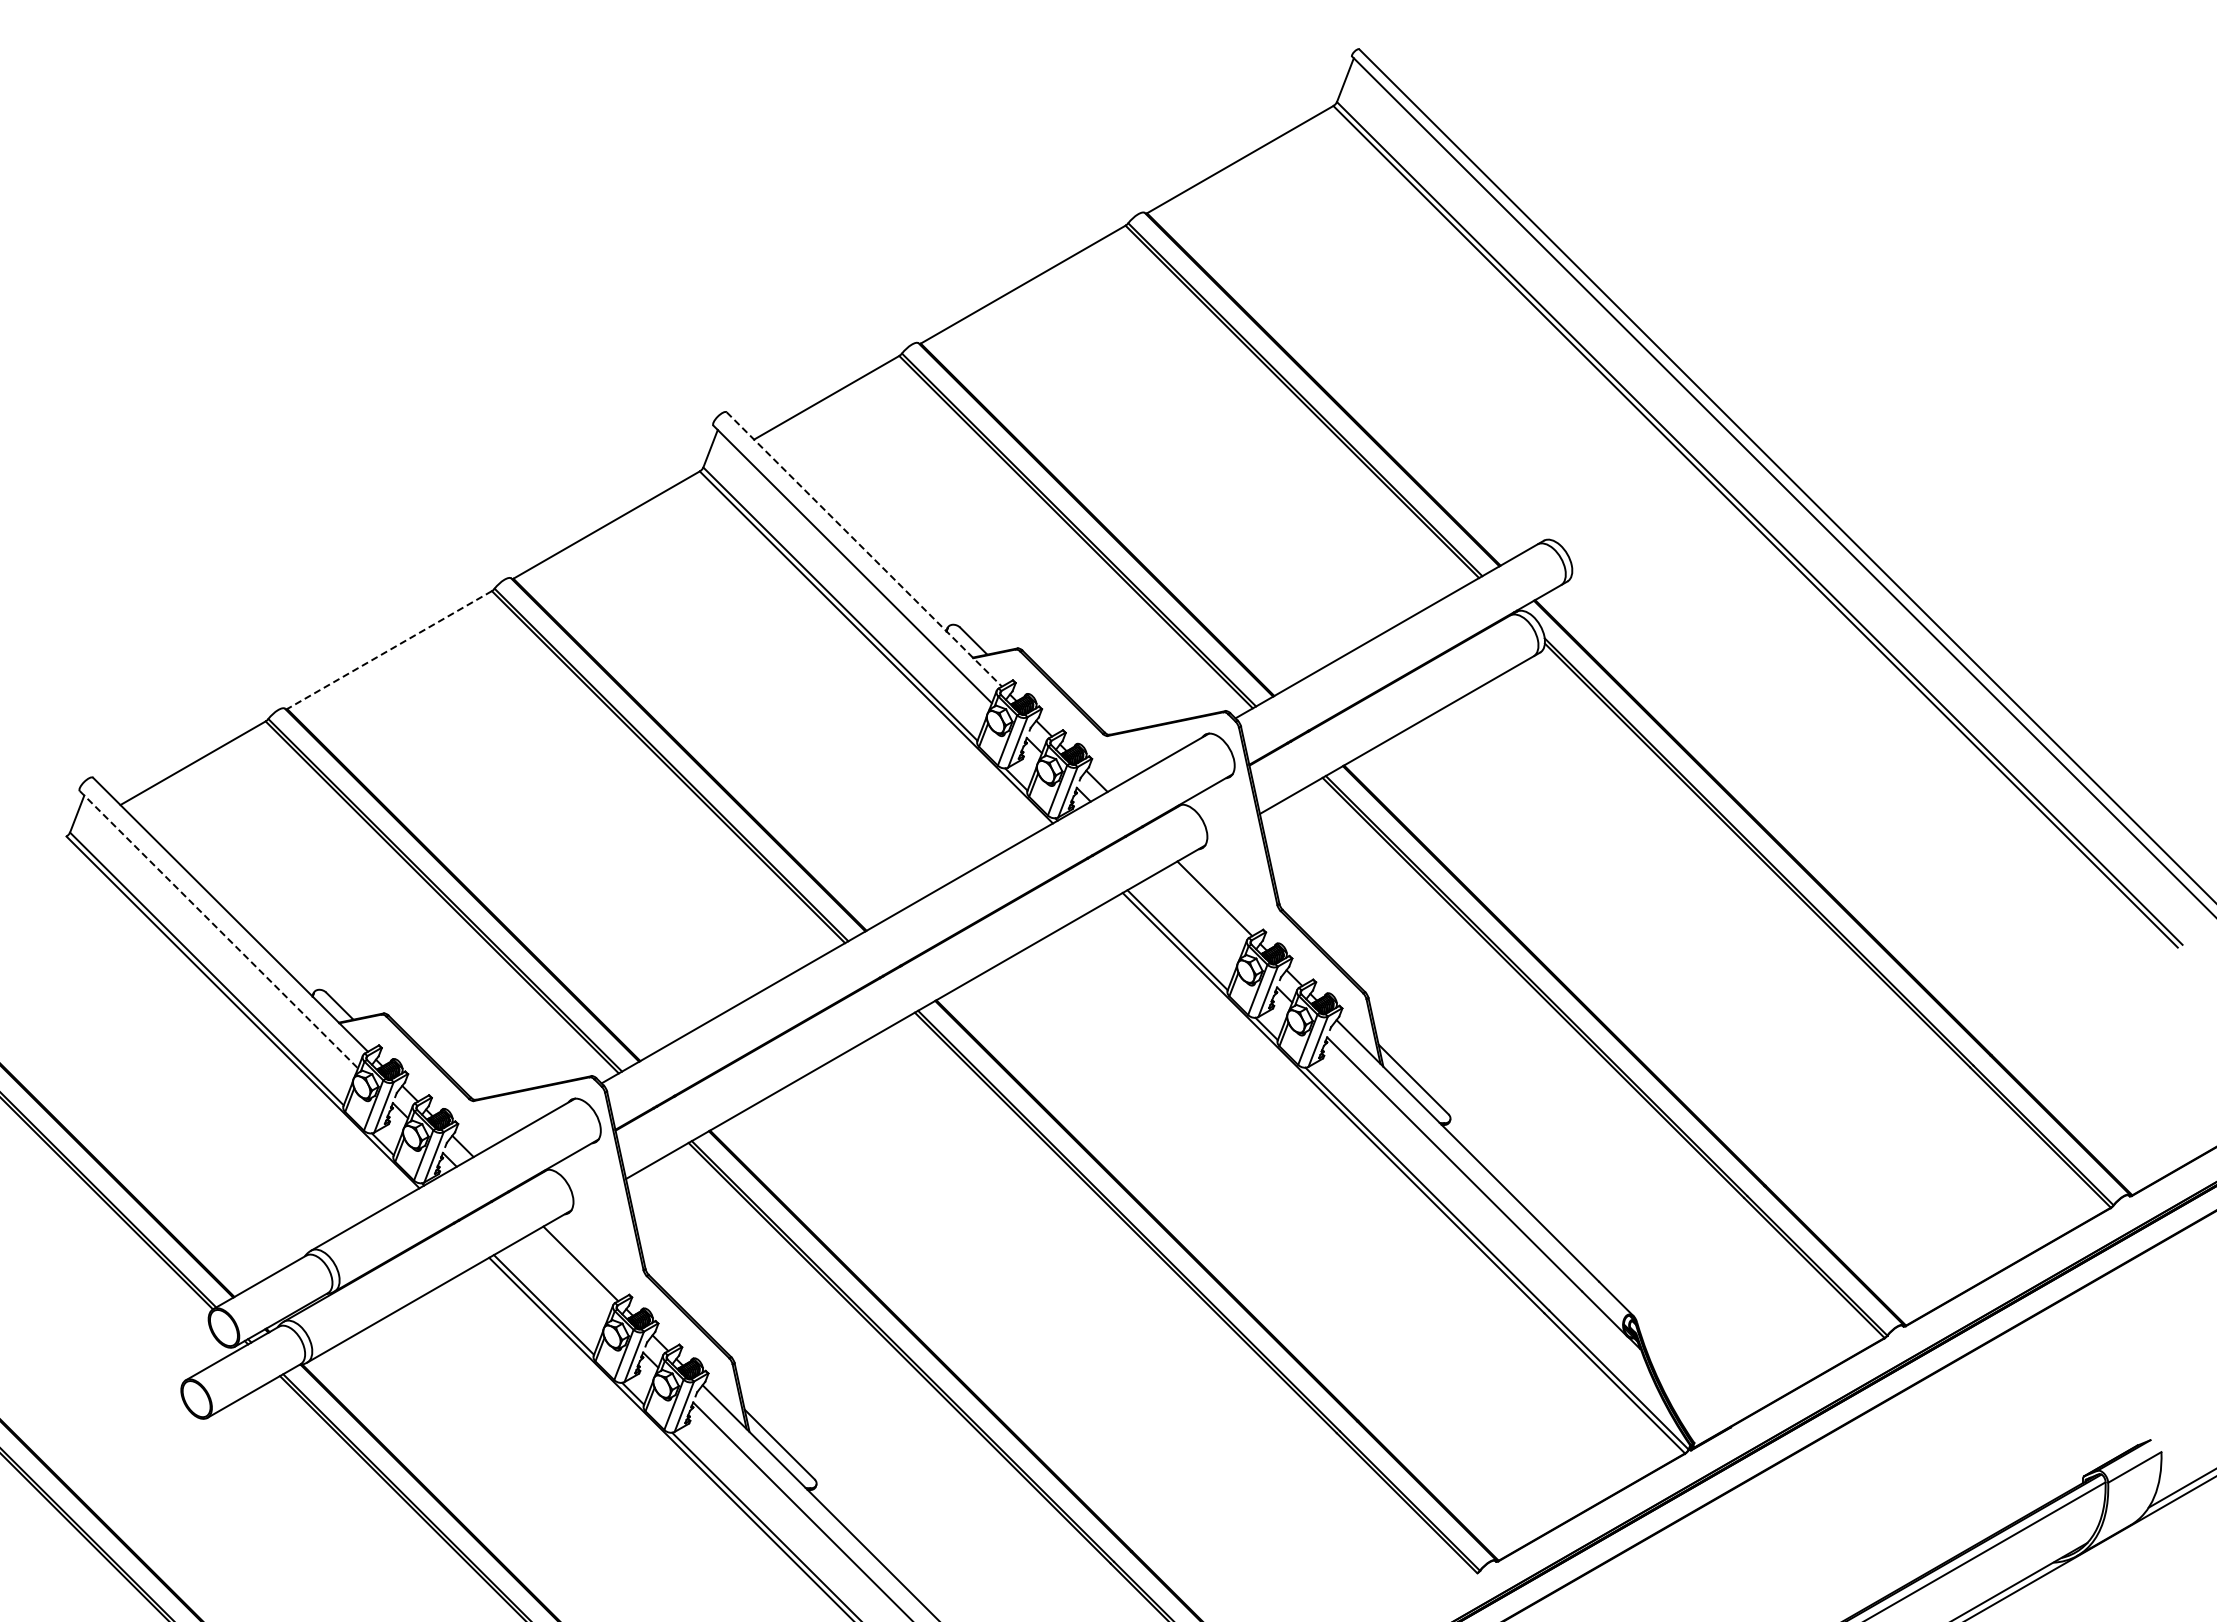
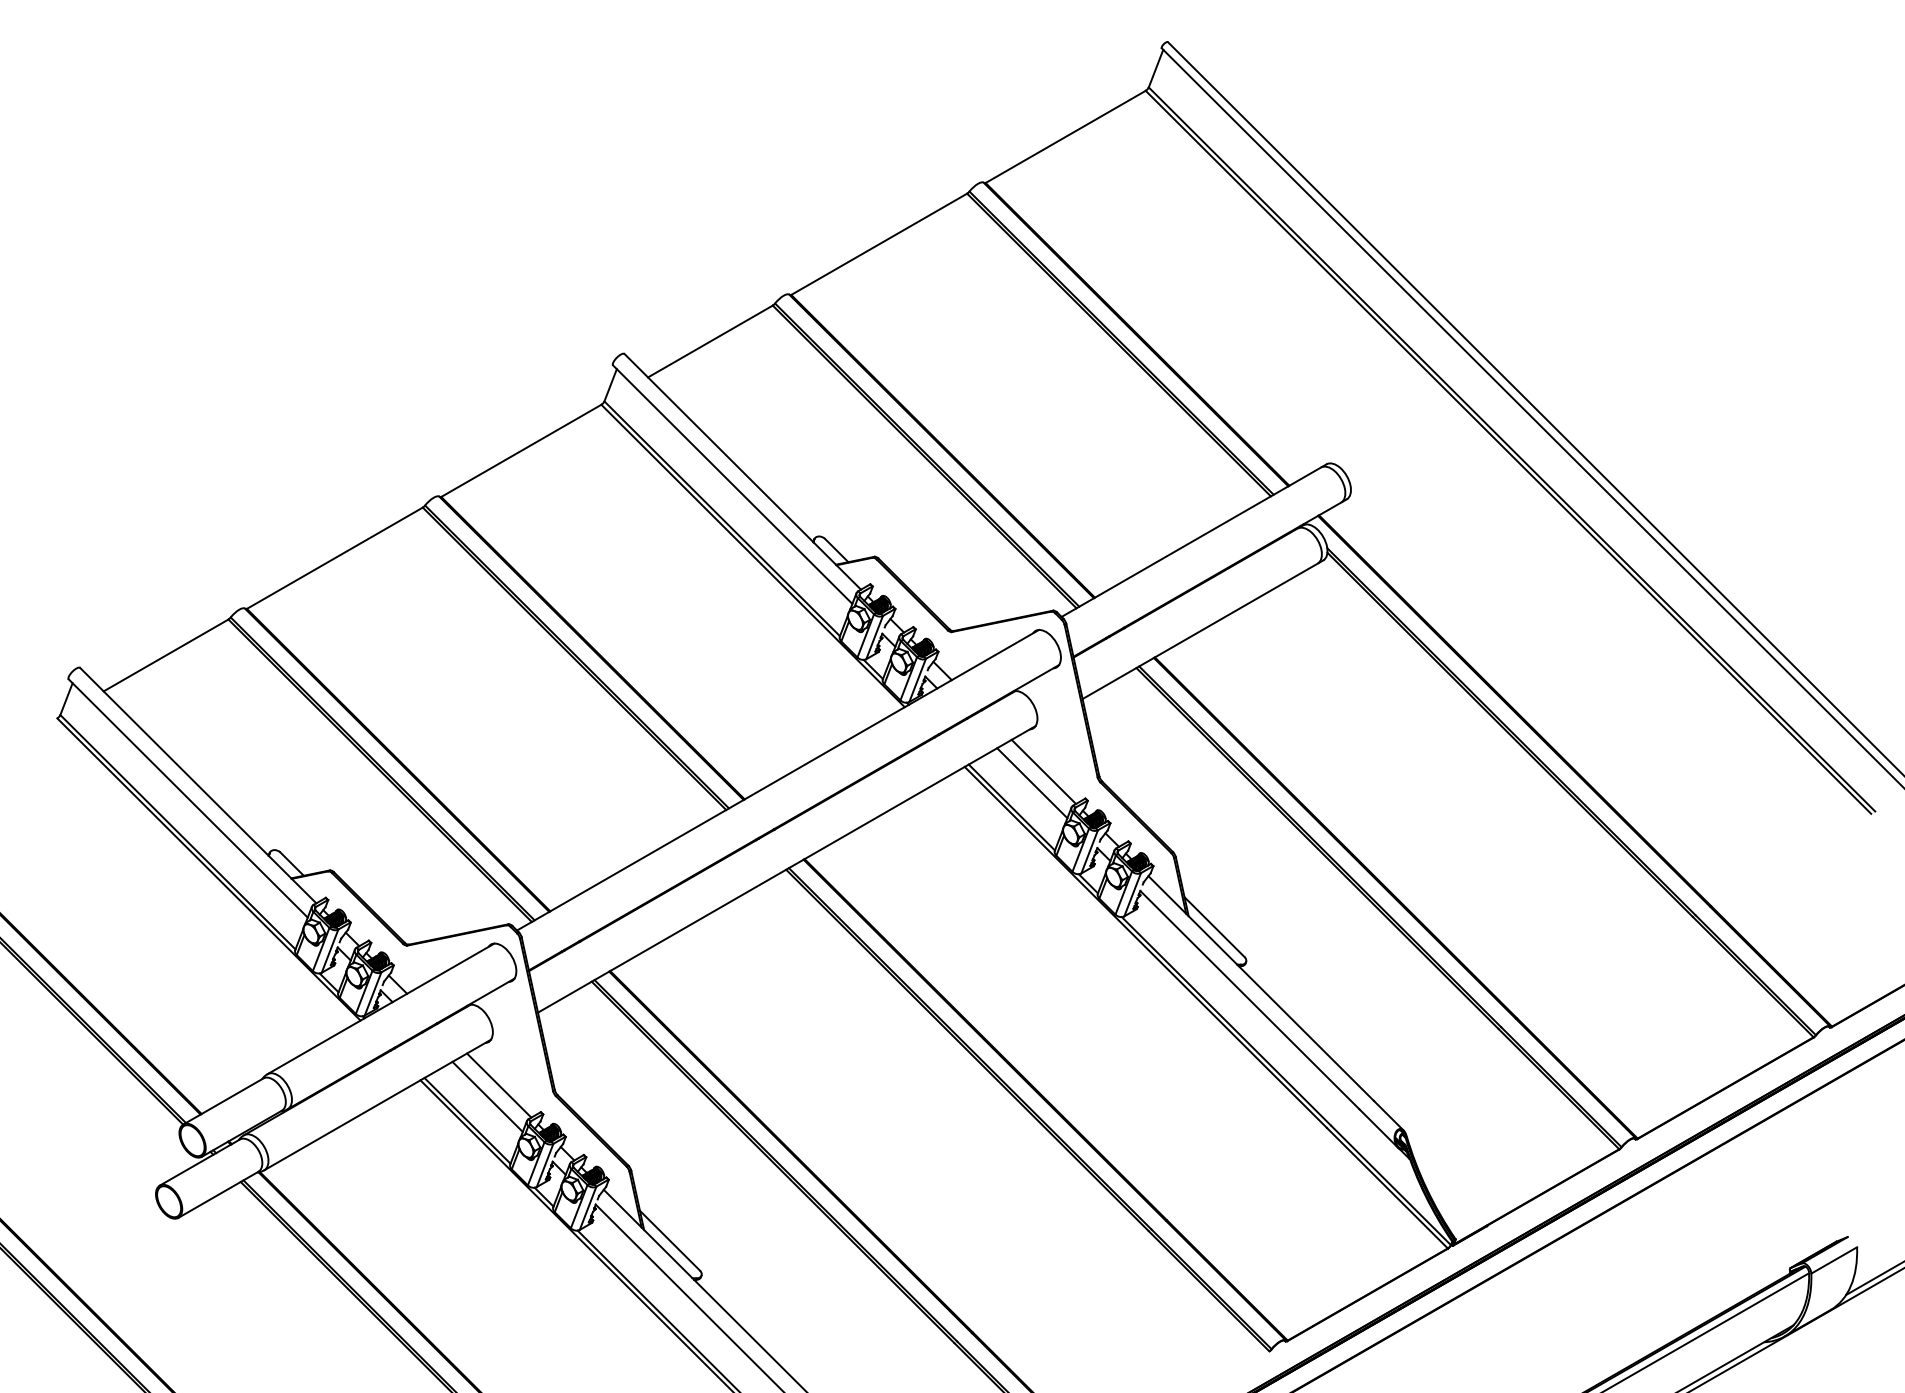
line: (864, 549) -> (742, 471), dashed -> solid
line: (389, 650) -> (334, 558), dashed -> solid
line: (1201, 911) -> (1032, 782), added
line: (219, 930) -> (188, 799), dashed -> solid
line: (567, 1276) -> (487, 1096), added

